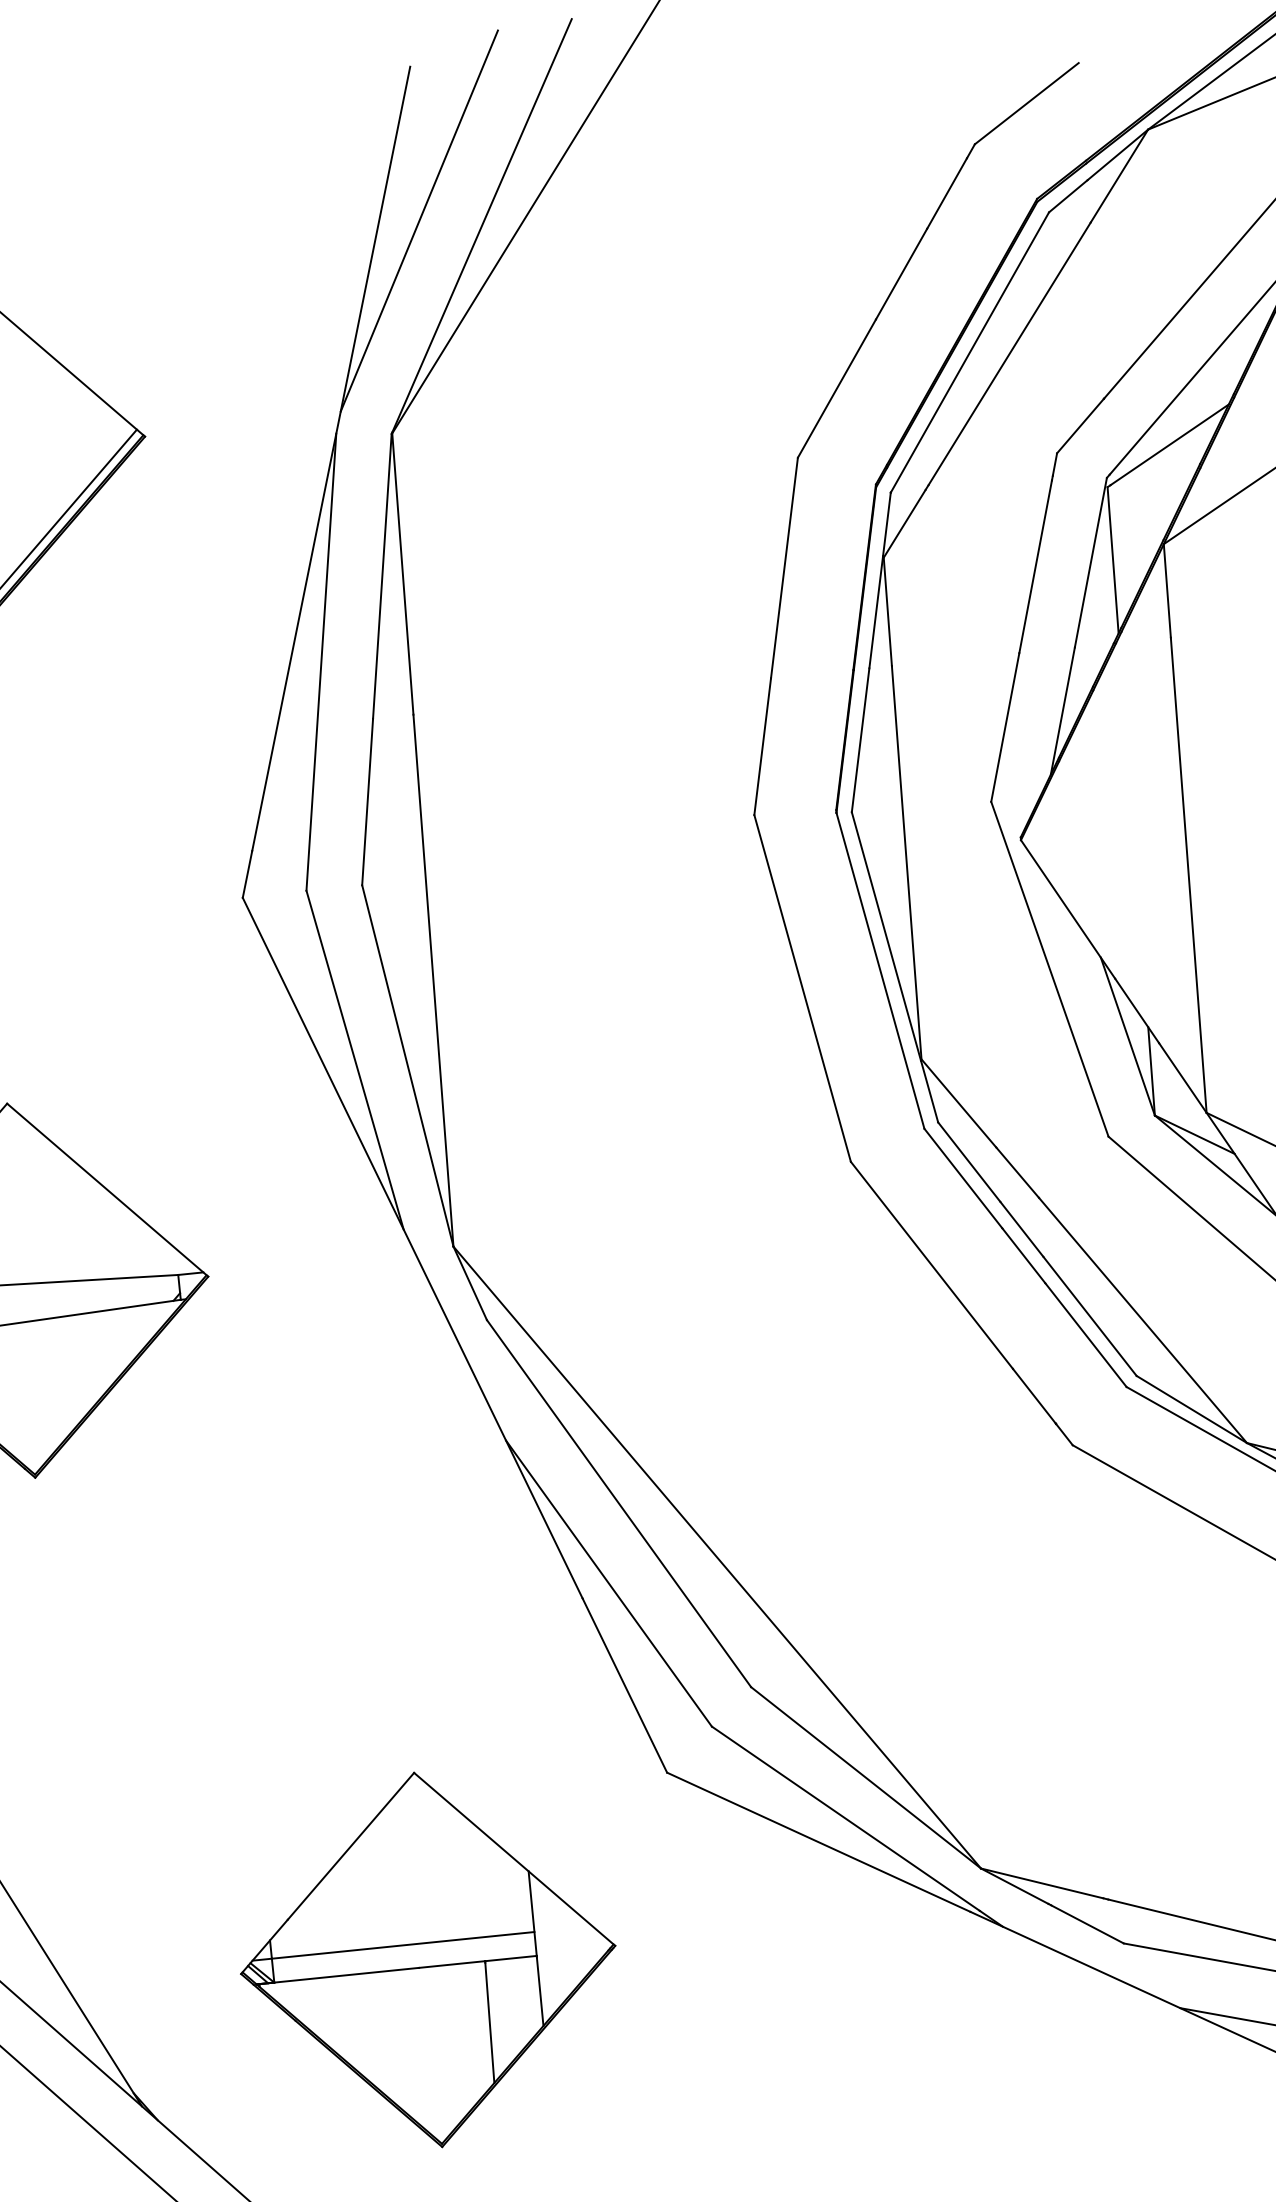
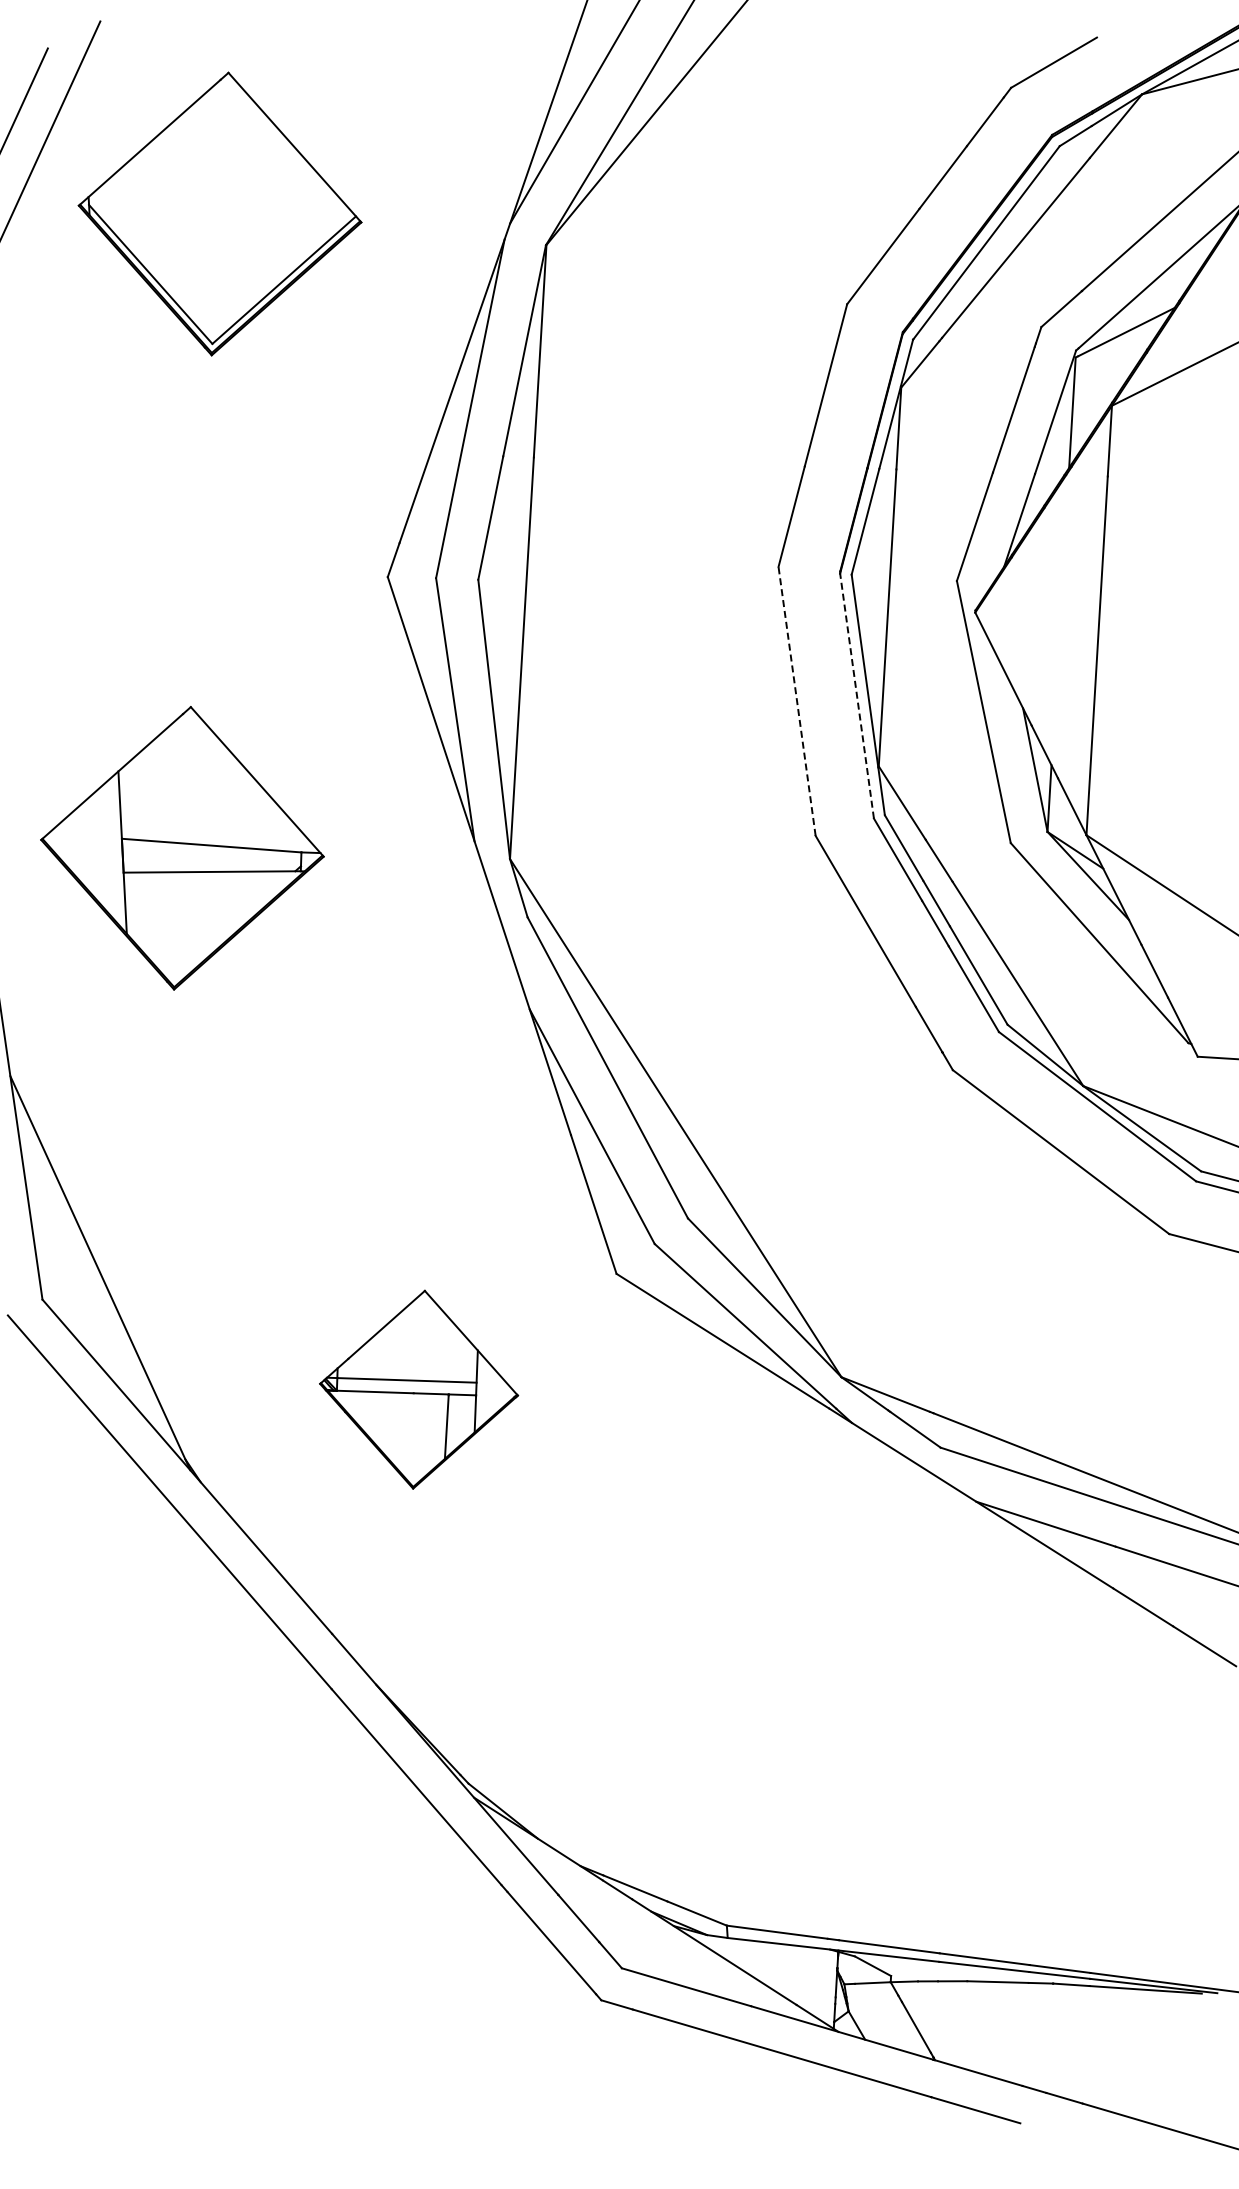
line: (881, 971) -> (857, 696), solid -> dashed
line: (803, 988) -> (797, 701), solid -> dashed
part: (427, 1959) -> (418, 1389), size x0.7

